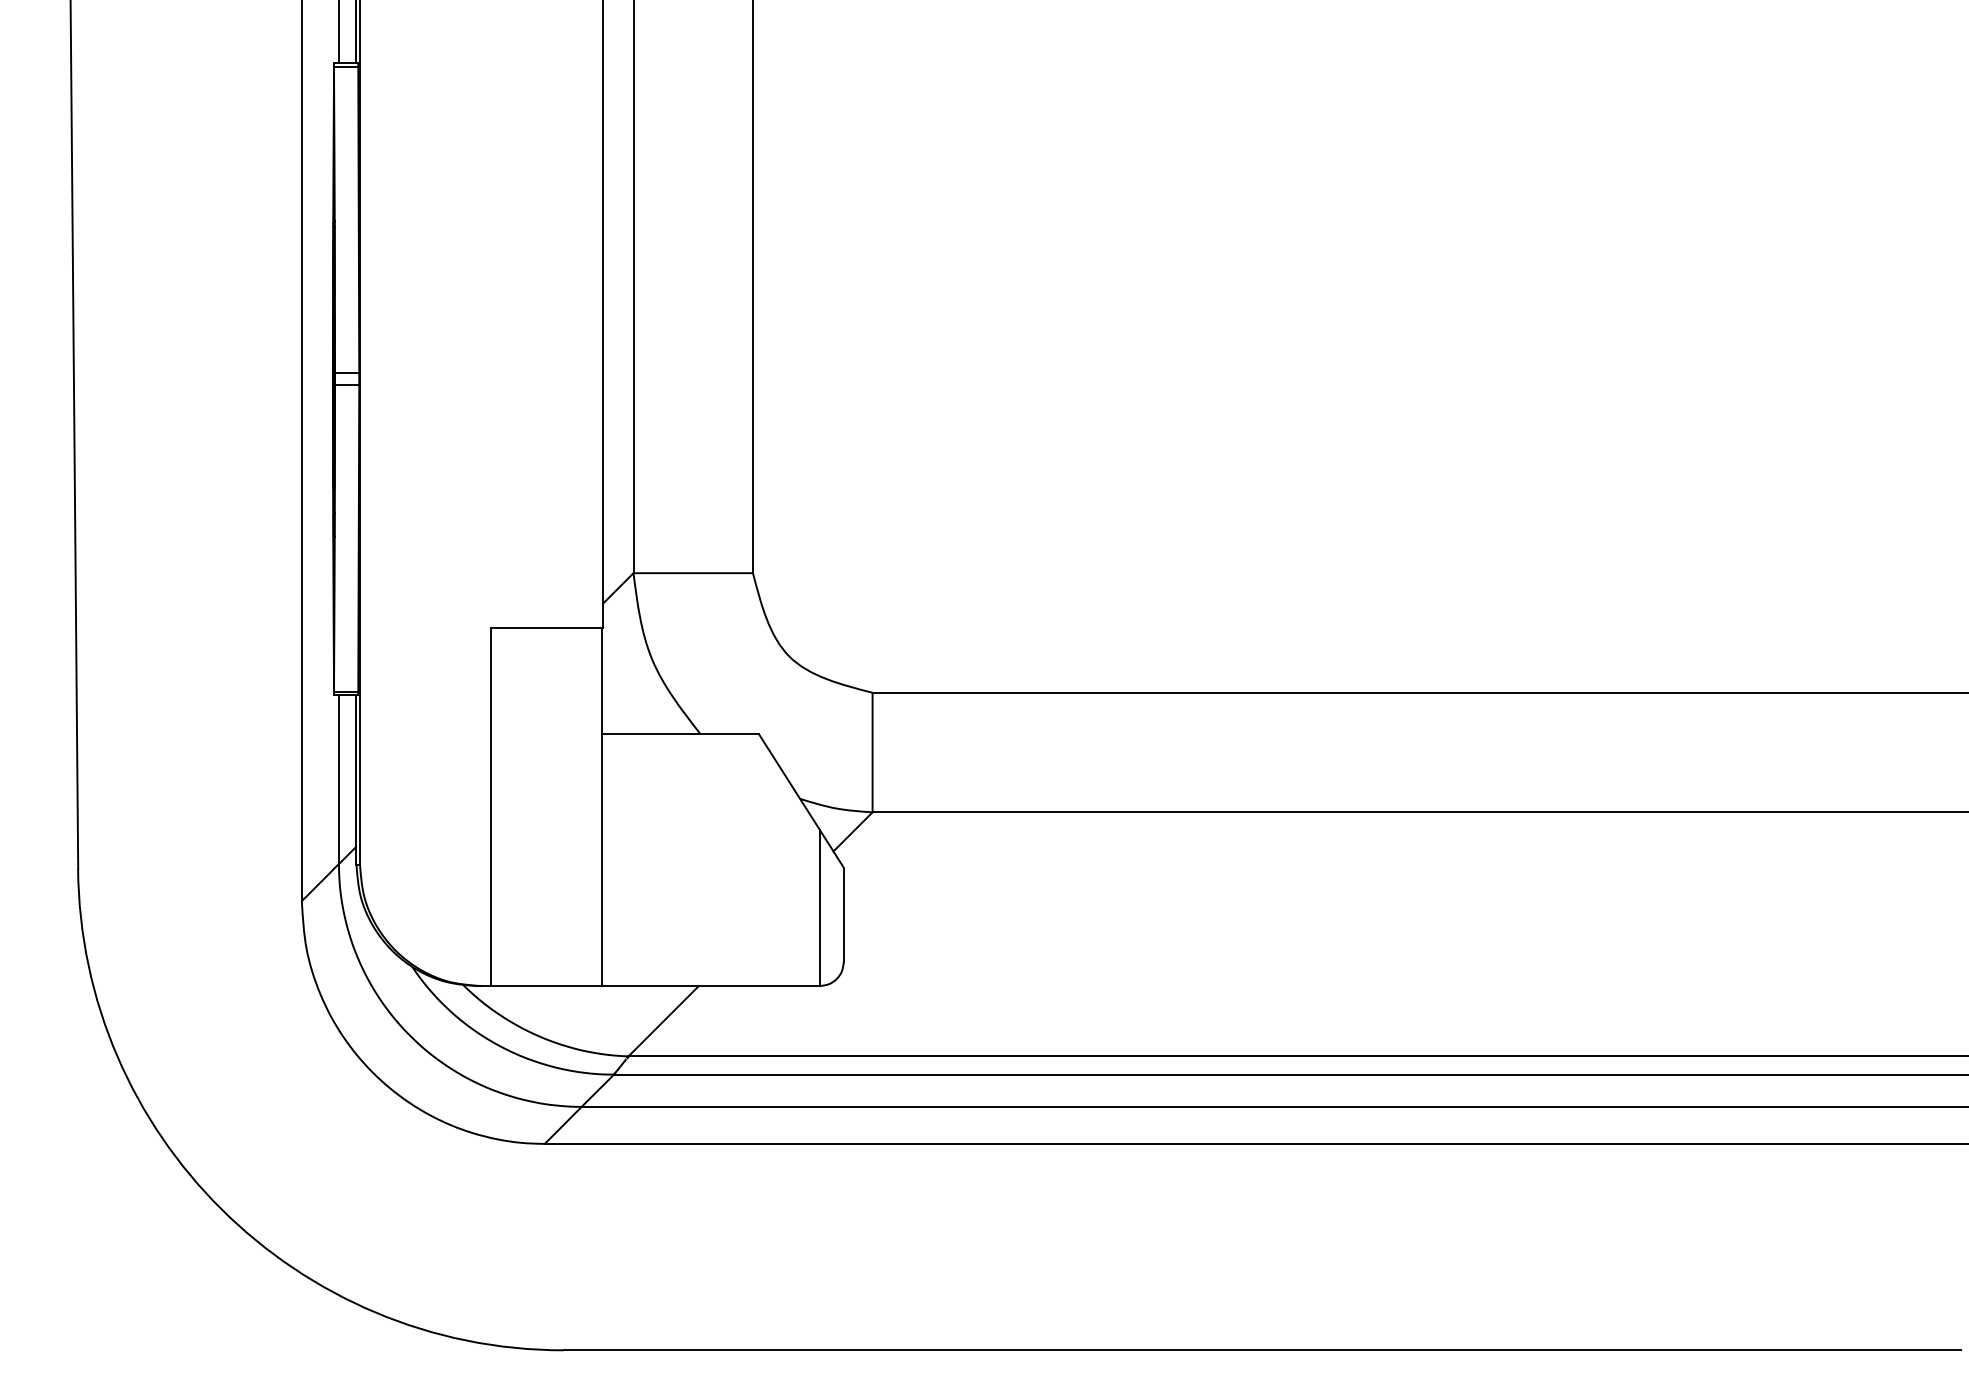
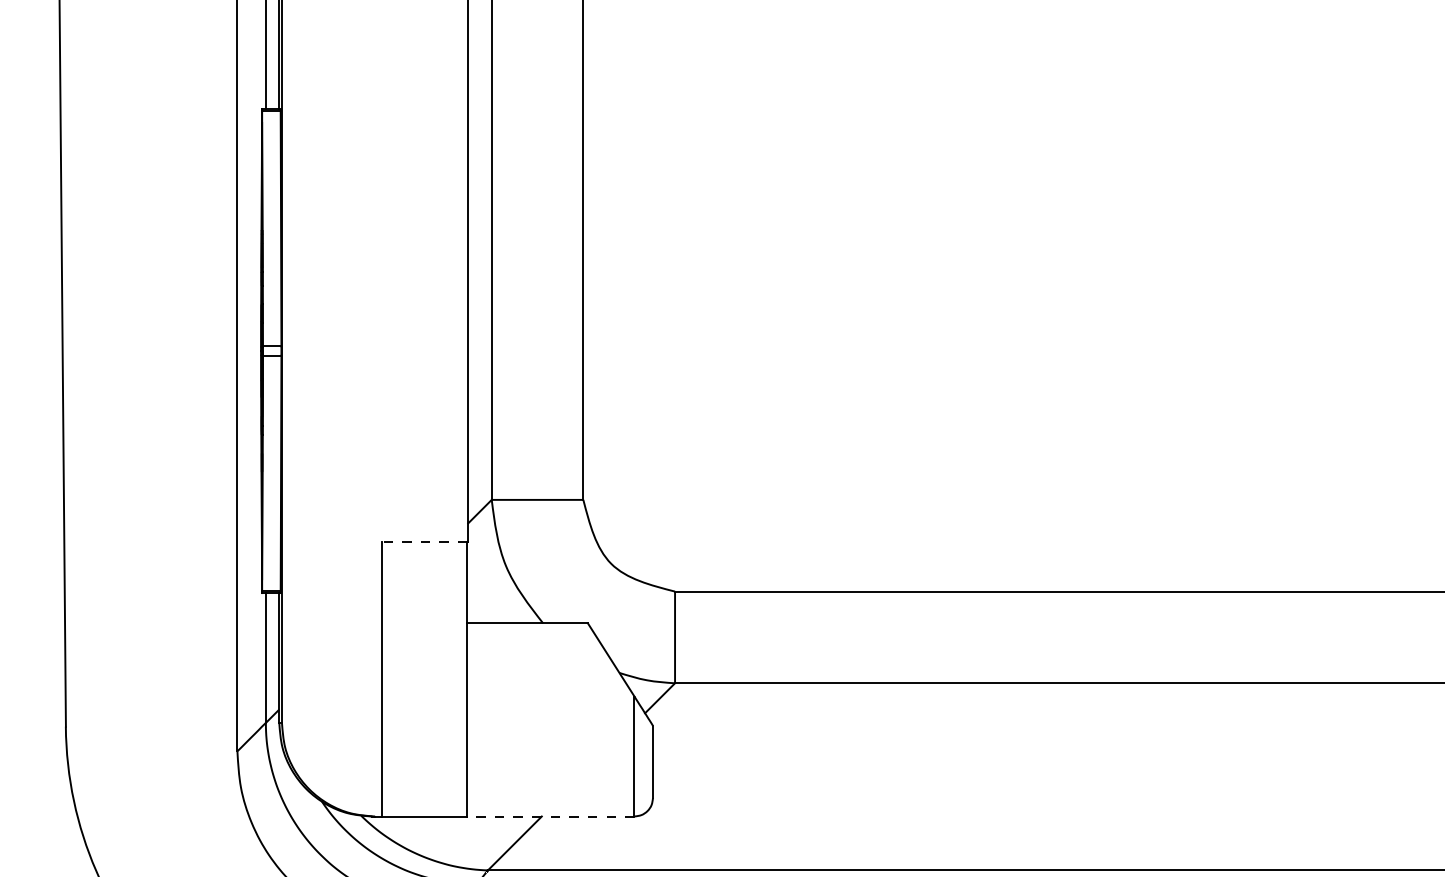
line: (545, 627) -> (424, 541), solid -> dashed
line: (710, 986) -> (550, 816), solid -> dashed

